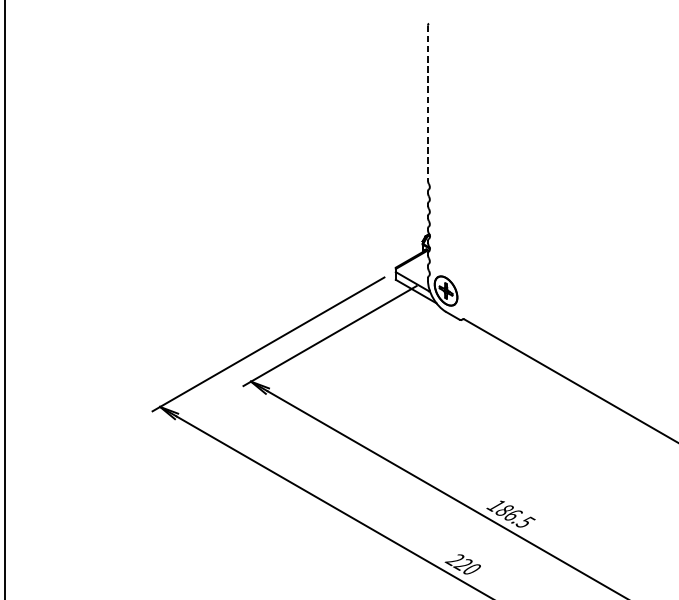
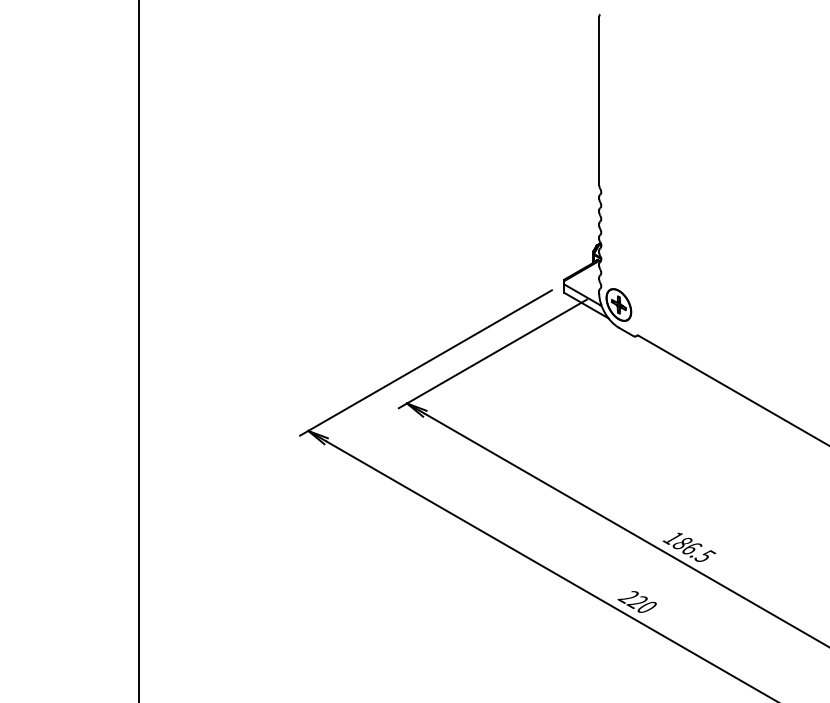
line: (428, 103) -> (599, 101), dashed -> solid

